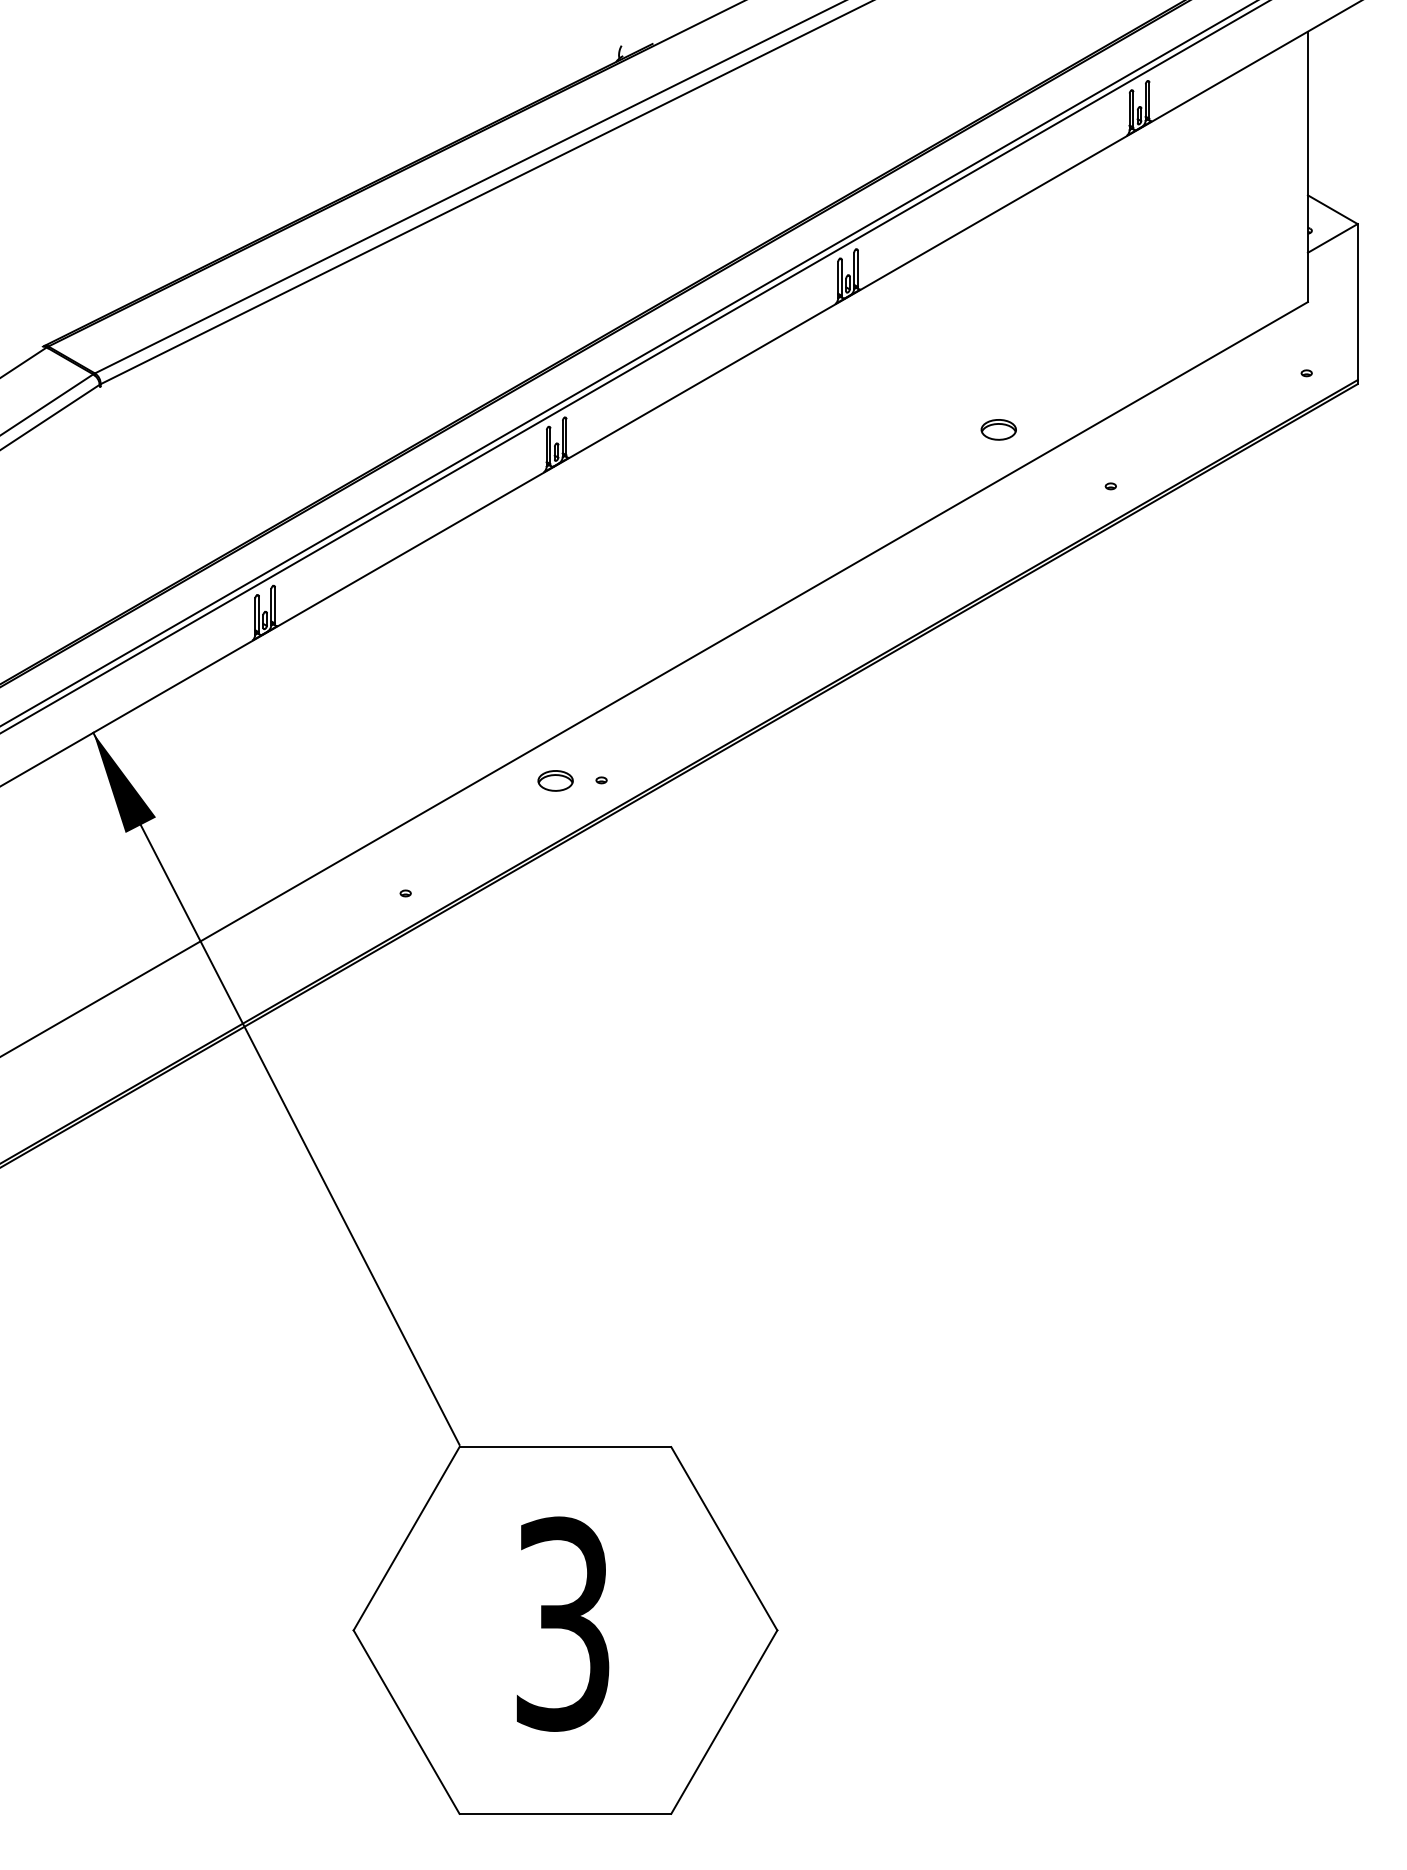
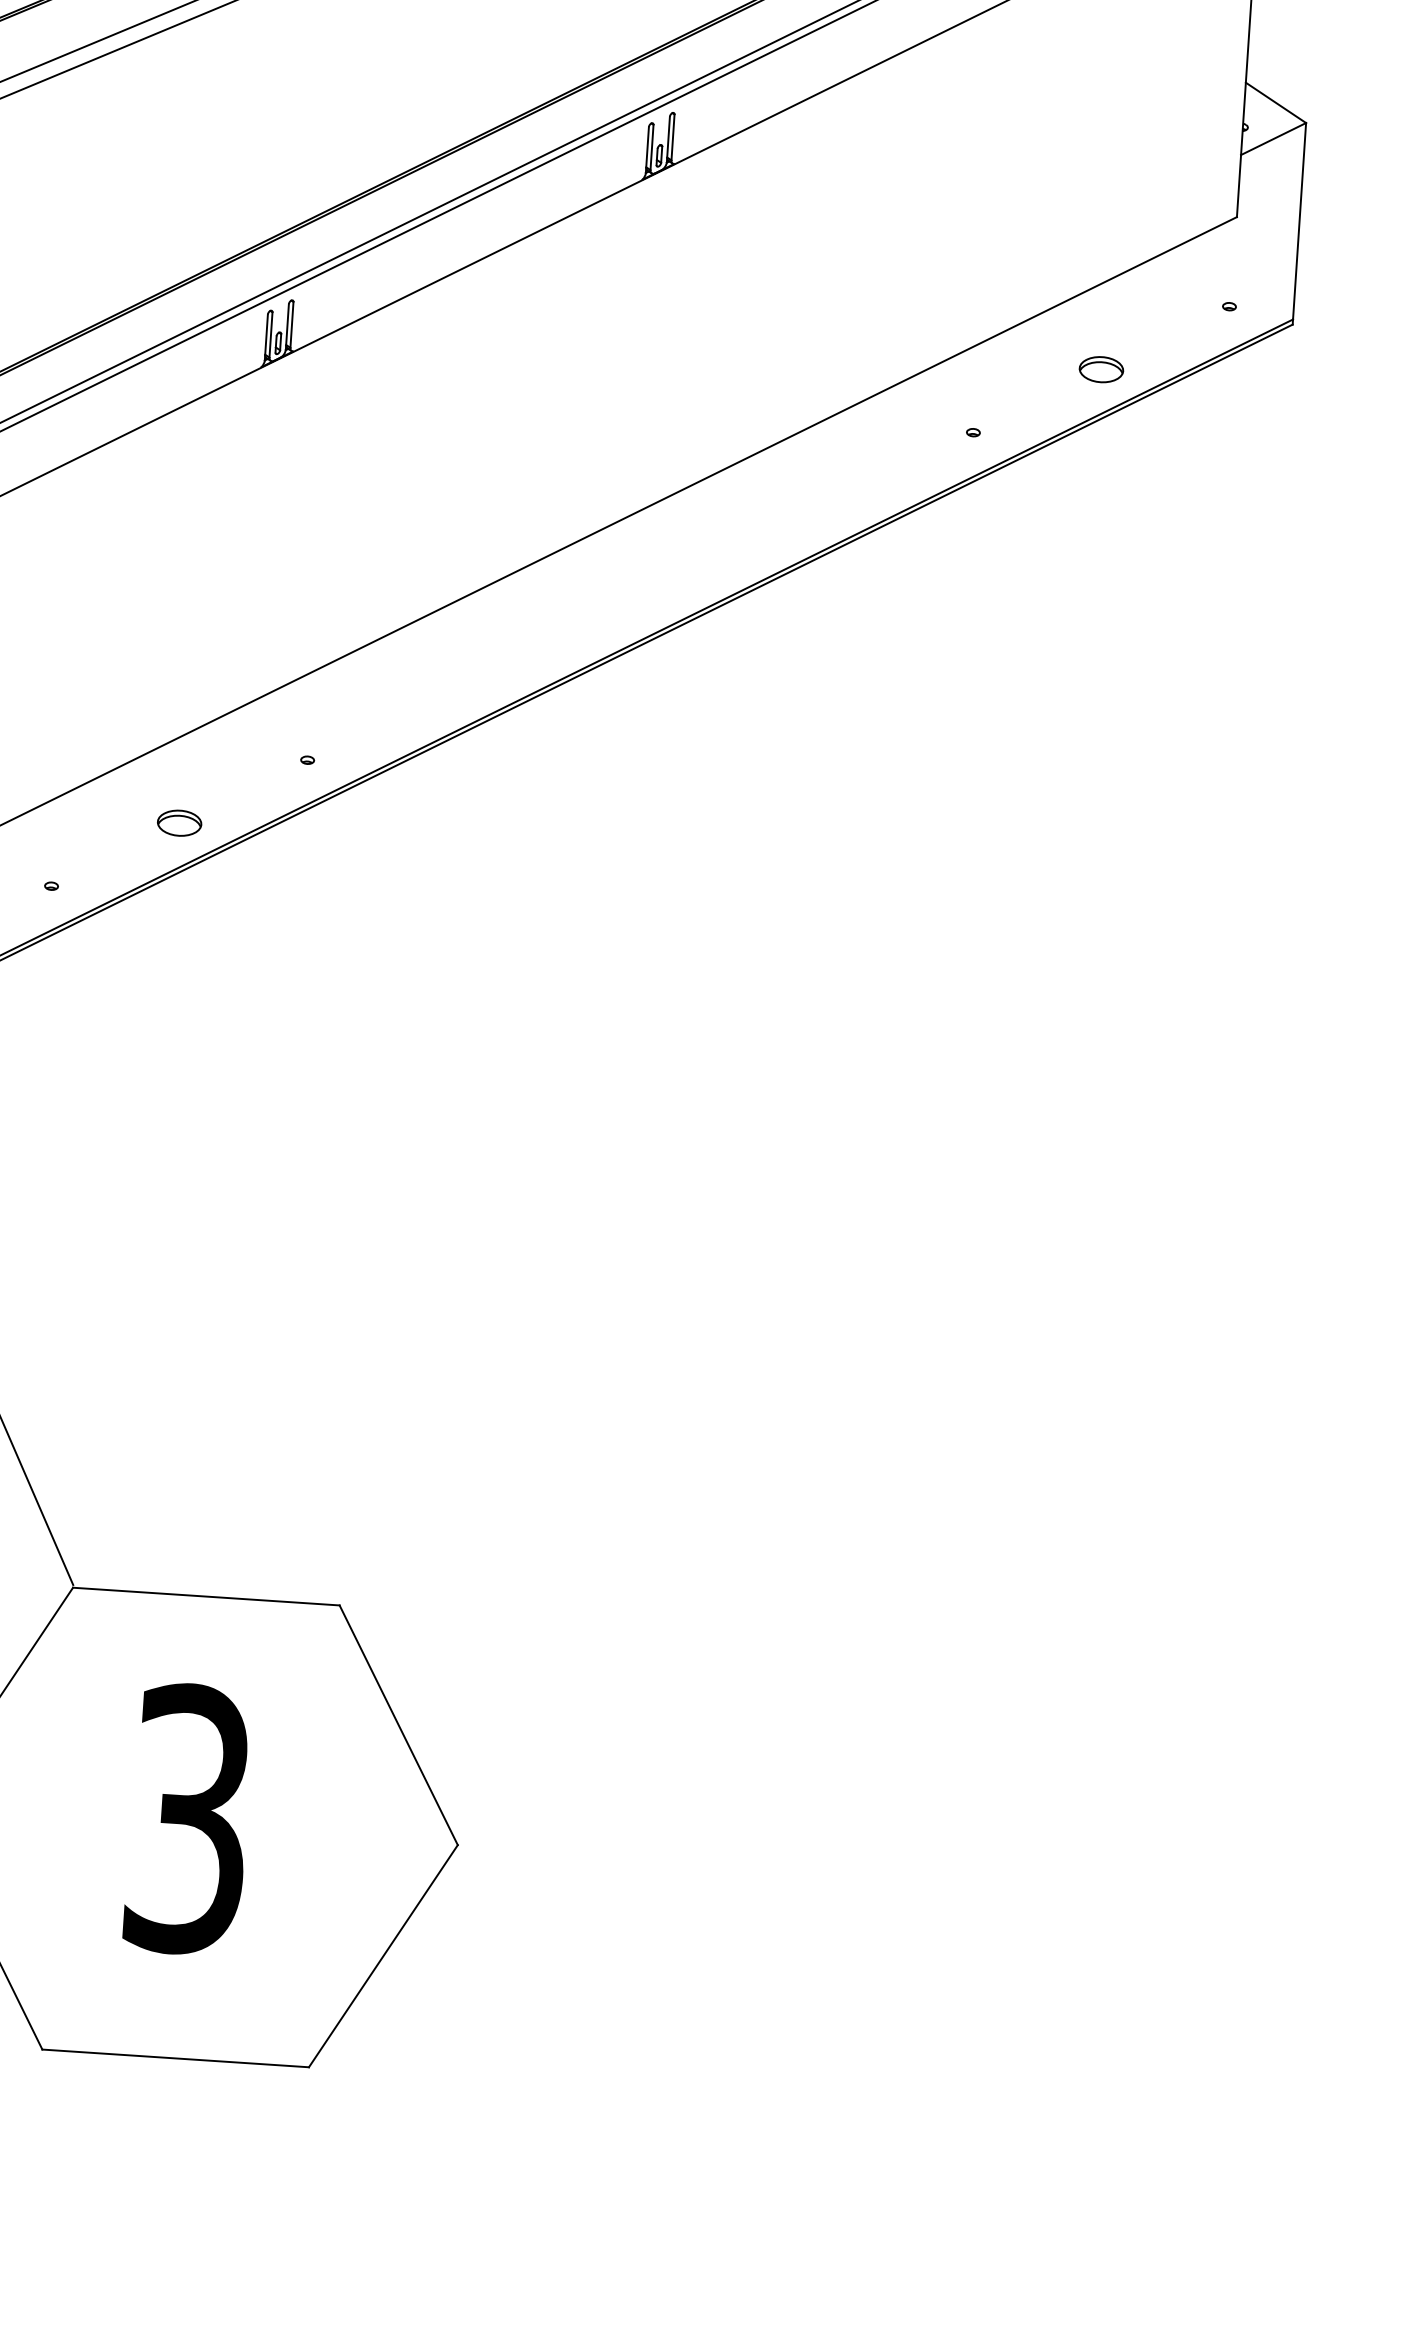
part: (998, 429) -> (1101, 369), moved
part: (555, 780) -> (179, 822), moved

